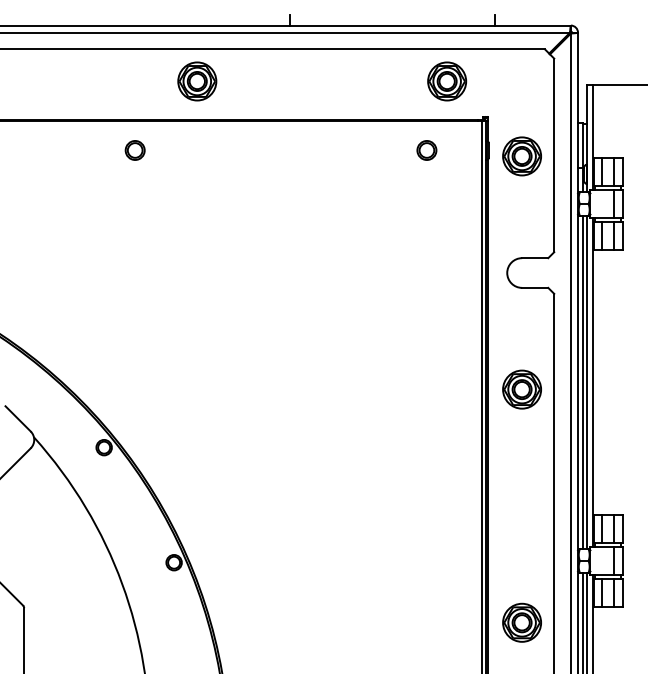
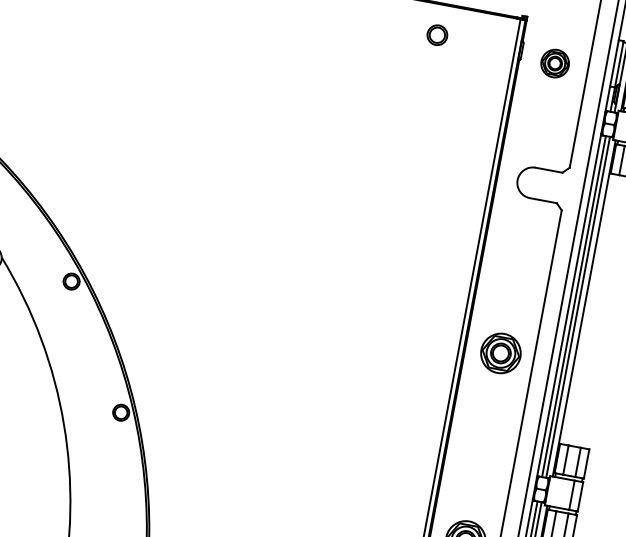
part: (426, 150) -> (436, 35), moved
part: (521, 156) -> (554, 63), size x0.7
part: (521, 389) -> (500, 353), moved

